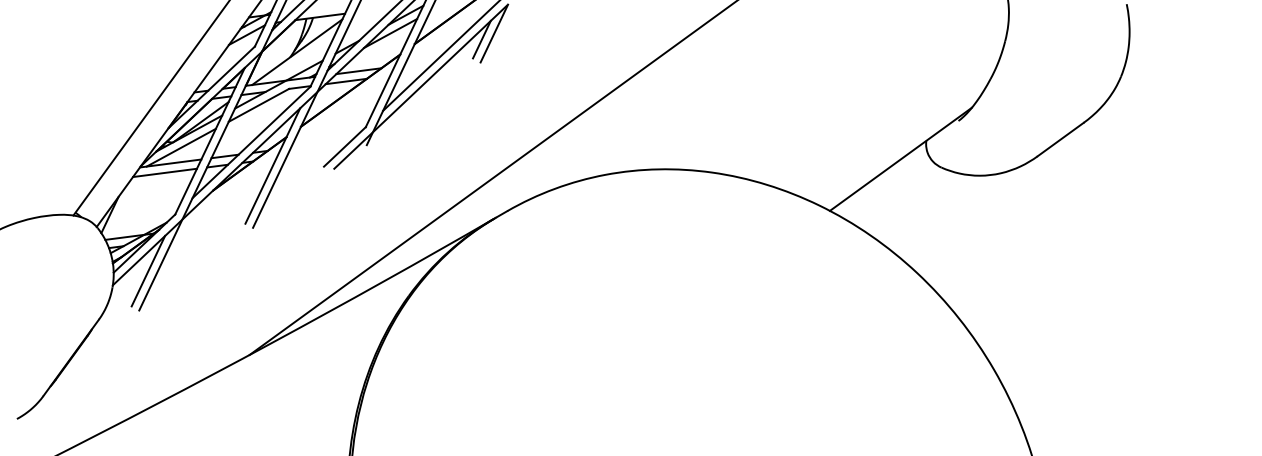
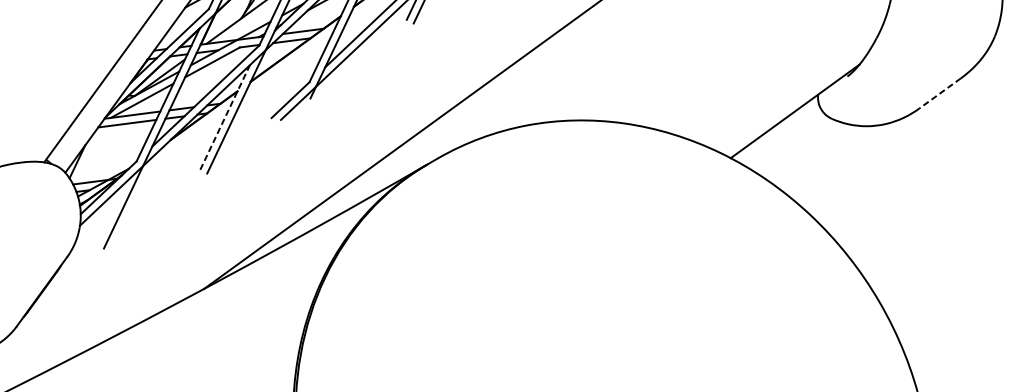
line: (1060, 139) -> (939, 93), solid -> dashed
line: (272, 166) -> (224, 117), solid -> dashed
line: (148, 271) -> (112, 213), removed

